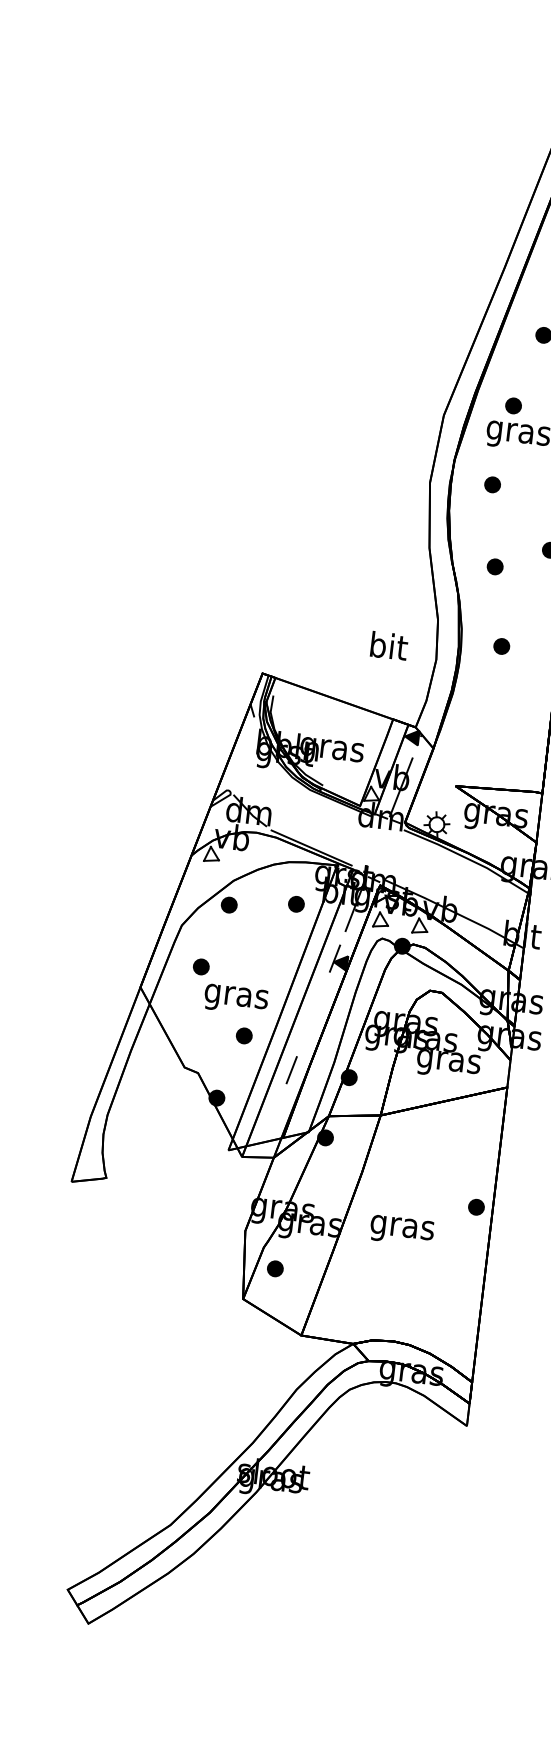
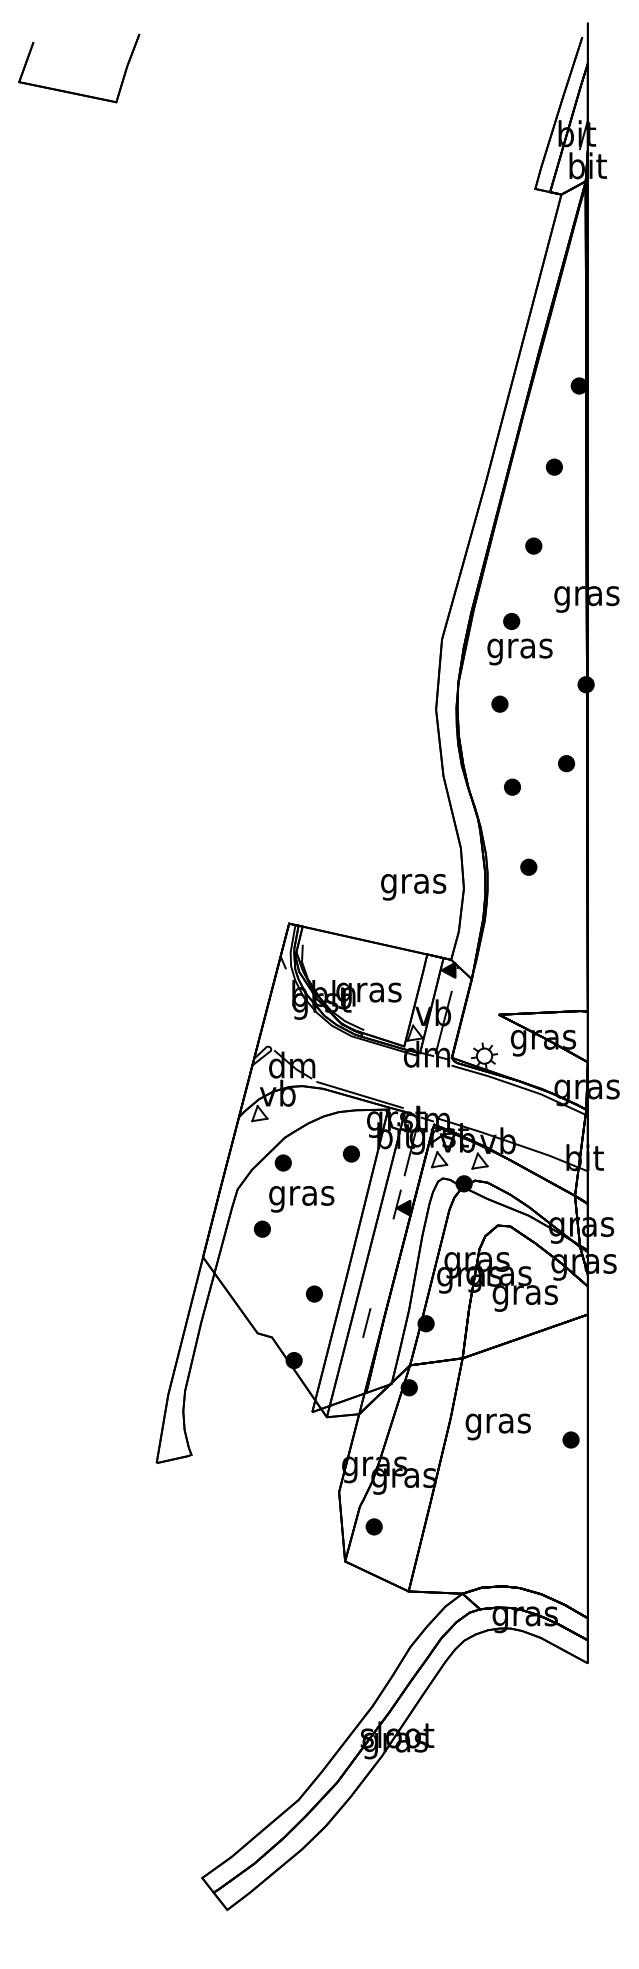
text: (387, 648) -> (413, 883), bit -> gras
text: (235, 999) -> (301, 1199), moved
text: (401, 1230) -> (497, 1426), moved

